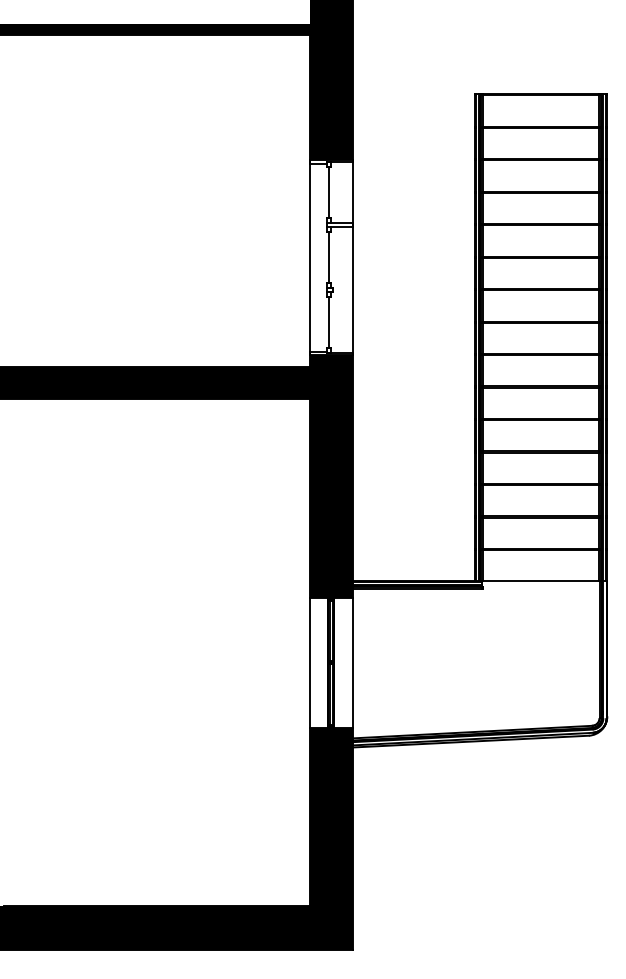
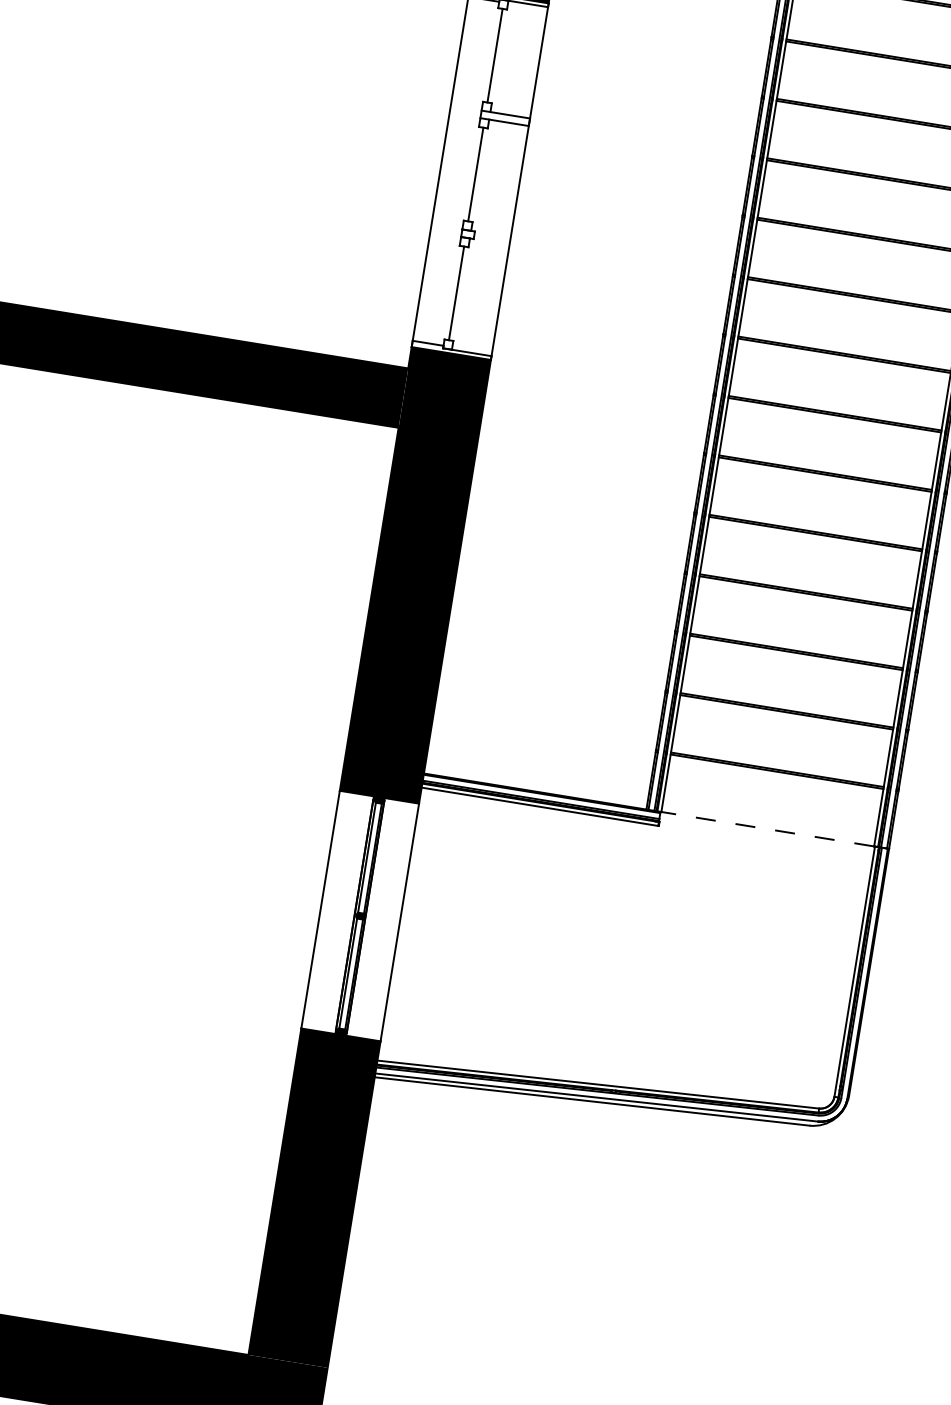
line: (540, 581) -> (766, 829), solid -> dashed

